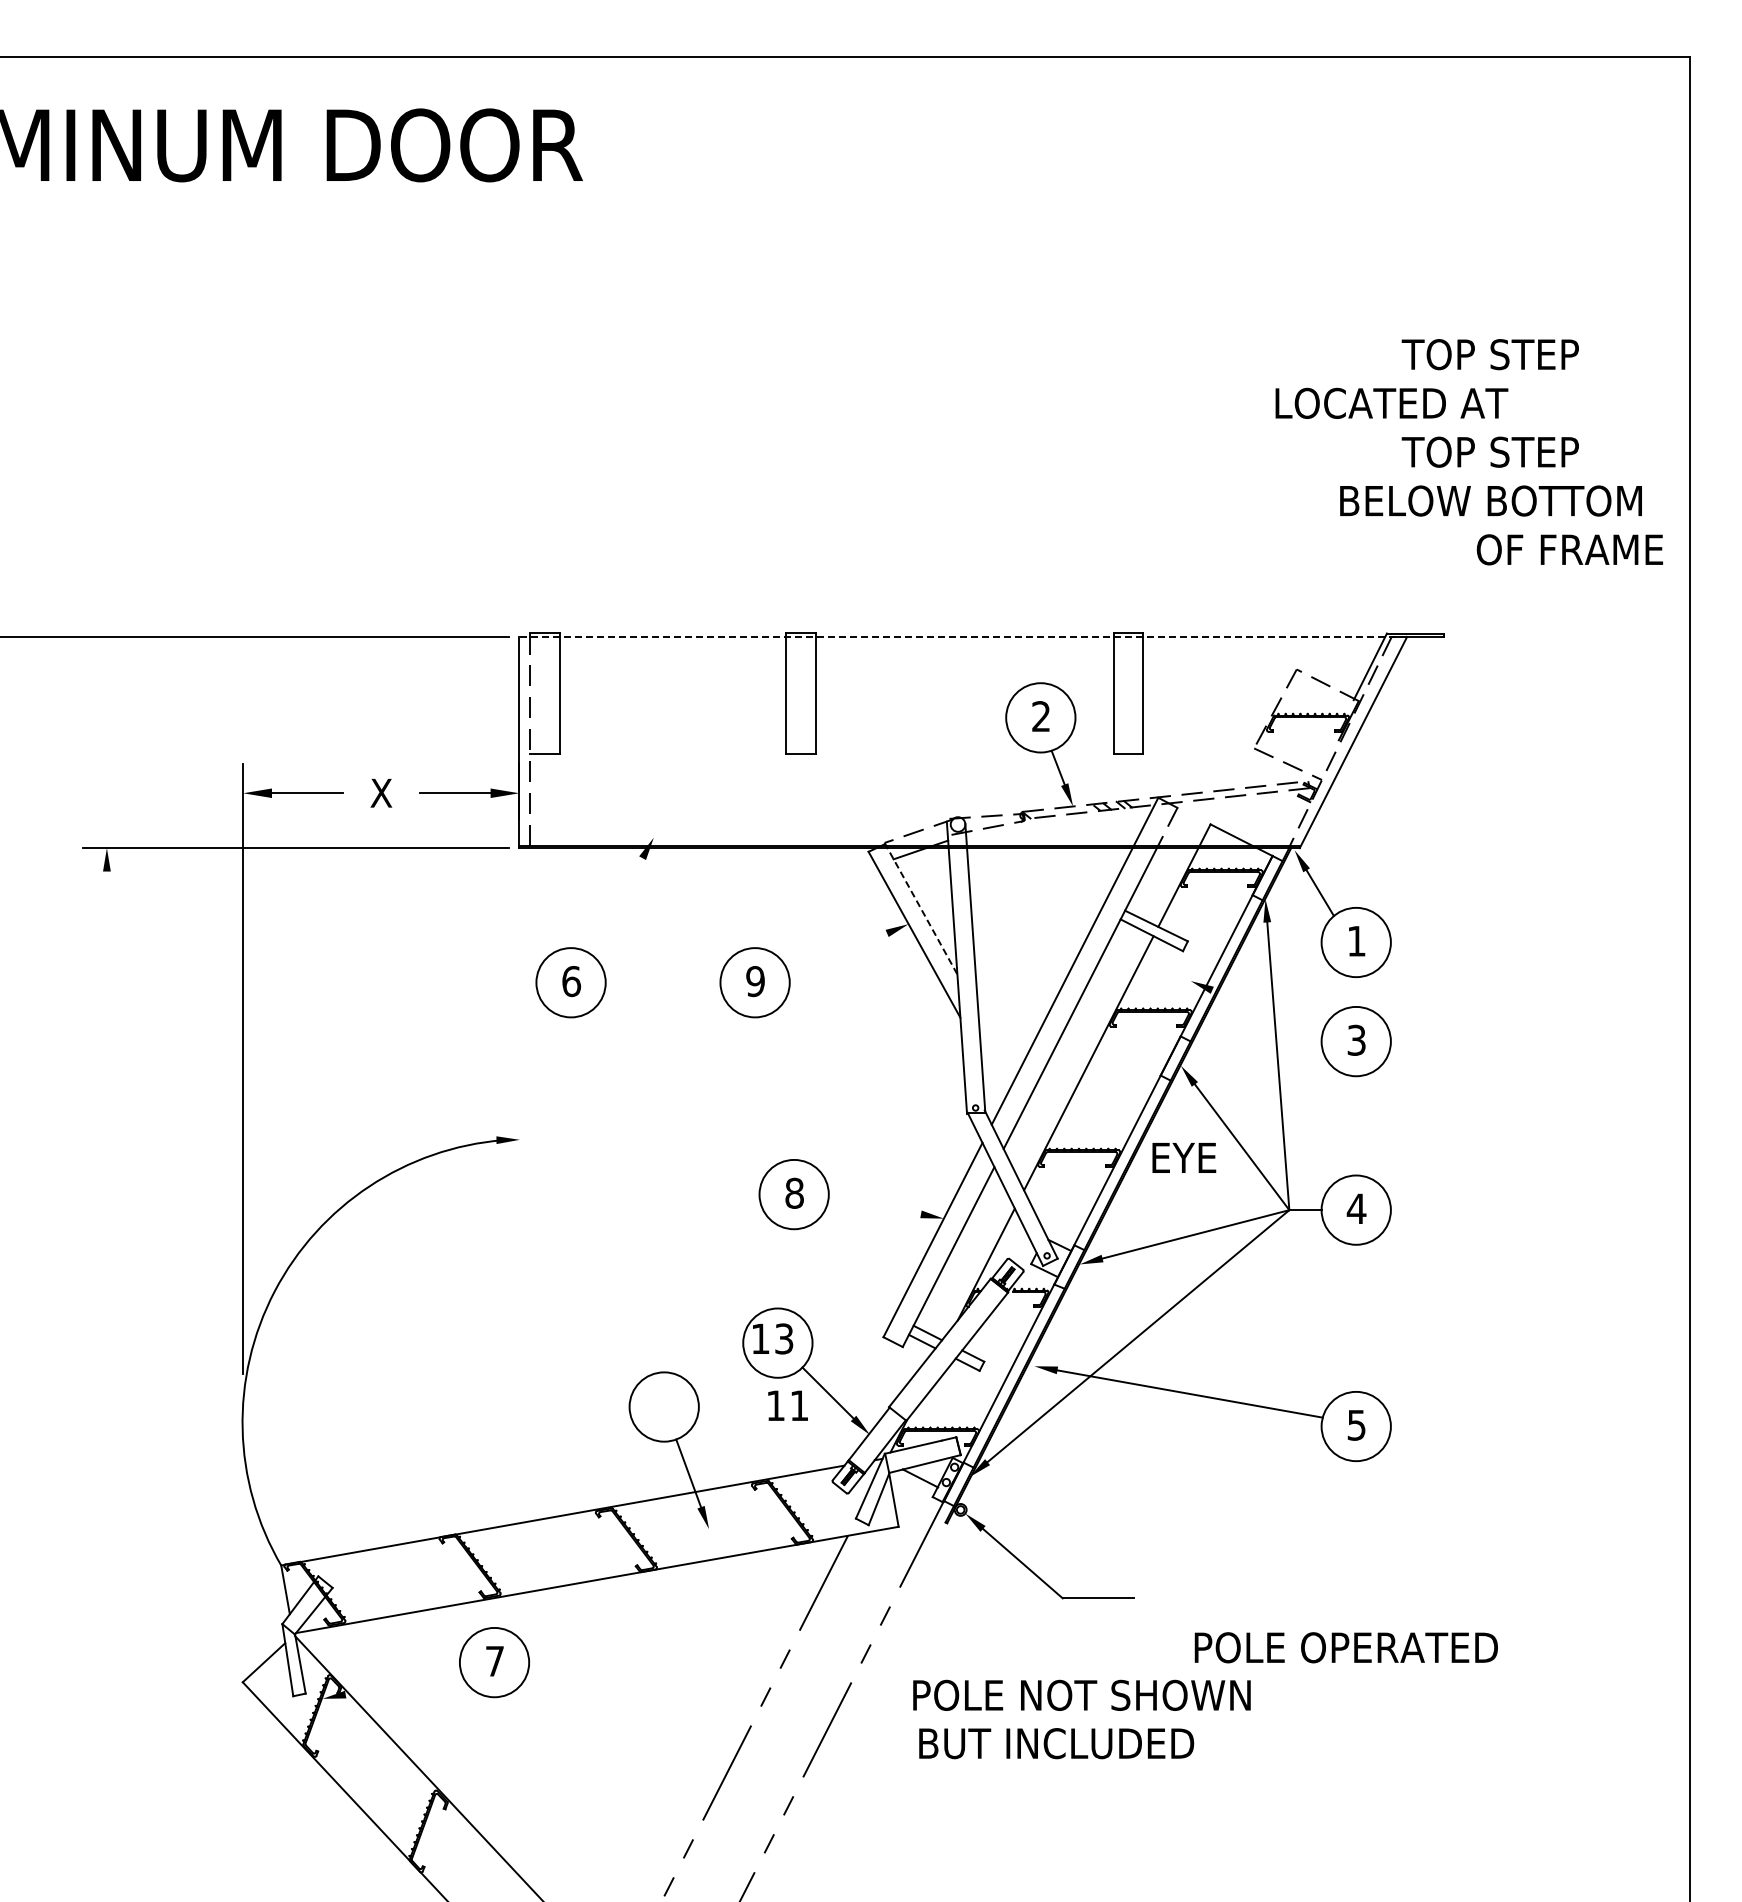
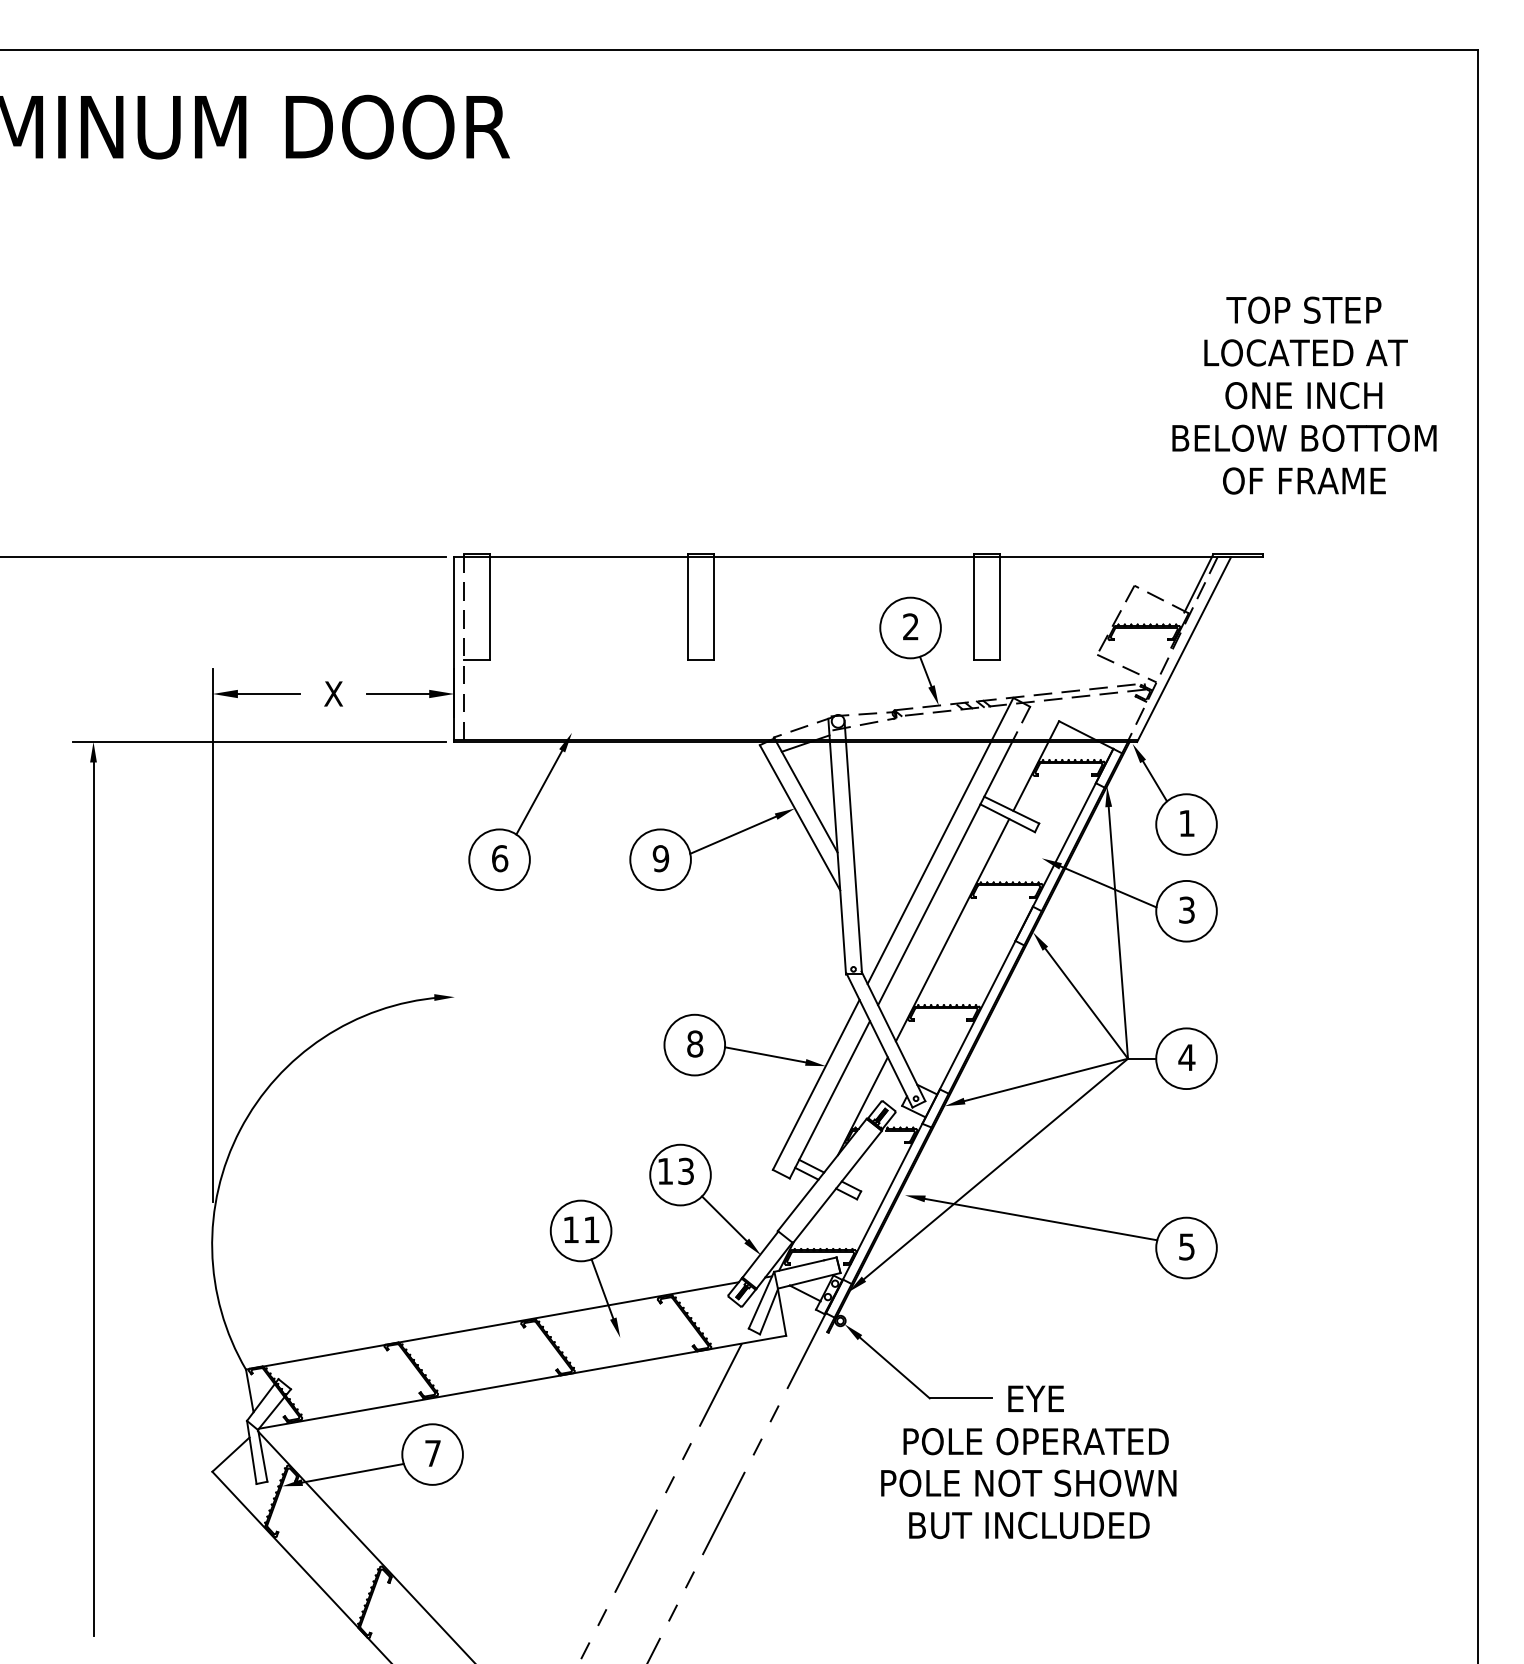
text: (1391, 402) -> (1305, 352), moved
text: (1489, 451) -> (1303, 394), TOP STEP -> ONE INCH
text: (1569, 549) -> (1304, 480), moved
line: (963, 636) -> (842, 556), dashed -> solid
line: (616, 905) -> (539, 792), added
line: (921, 909) -> (806, 795), dashed -> solid
line: (838, 954) -> (733, 835), added
line: (1266, 1013) -> (1108, 886), added
text: (1184, 1157) -> (1036, 1398), moved
line: (874, 1205) -> (765, 1054), added
line: (106, 1370) -> (93, 1199), added
text: (787, 1405) -> (581, 1229), moved
text: (1345, 1647) -> (1035, 1441), moved
line: (403, 1683) -> (352, 1472), added
text: (1081, 1694) -> (1028, 1482), moved
text: (1056, 1743) -> (1029, 1525), moved

